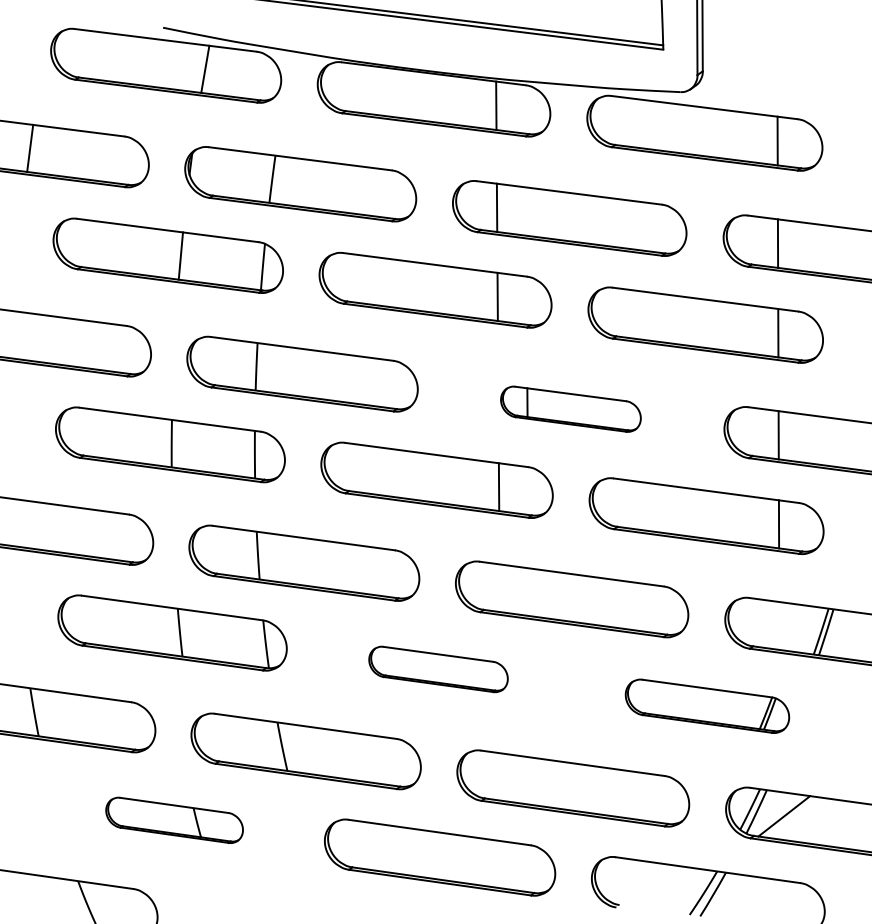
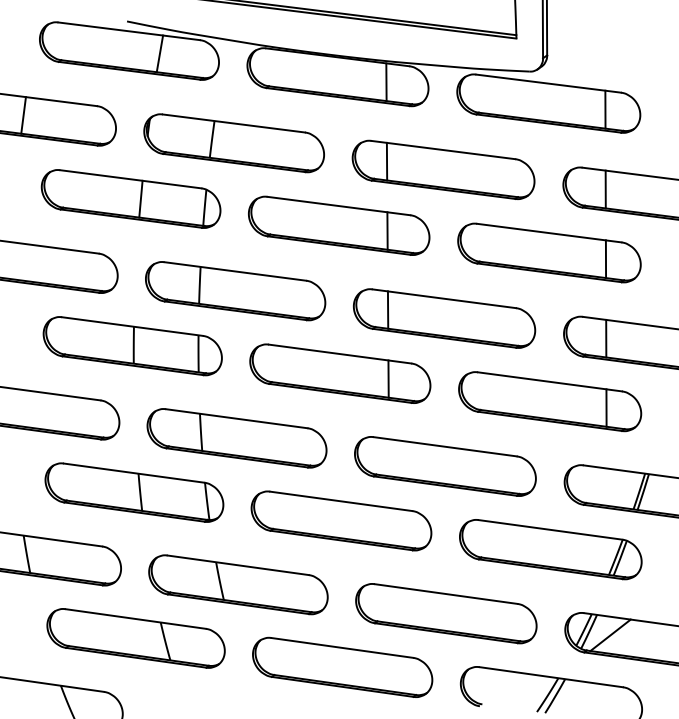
part: (570, 408) -> (444, 317), size x1.67
part: (438, 669) -> (341, 521), size x1.67
part: (707, 706) -> (550, 549), size x1.43
part: (174, 820) -> (135, 638), size x1.67

